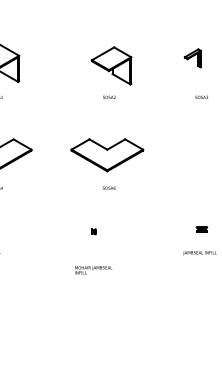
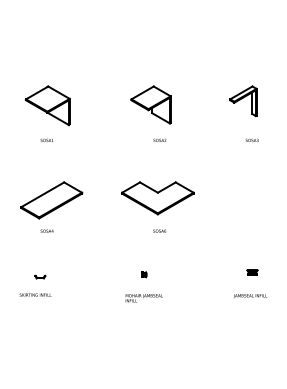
part: (193, 58) -> (243, 101), size x1.67
part: (110, 65) -> (150, 104), moved
text: (92, 270) -> (143, 298), moved

